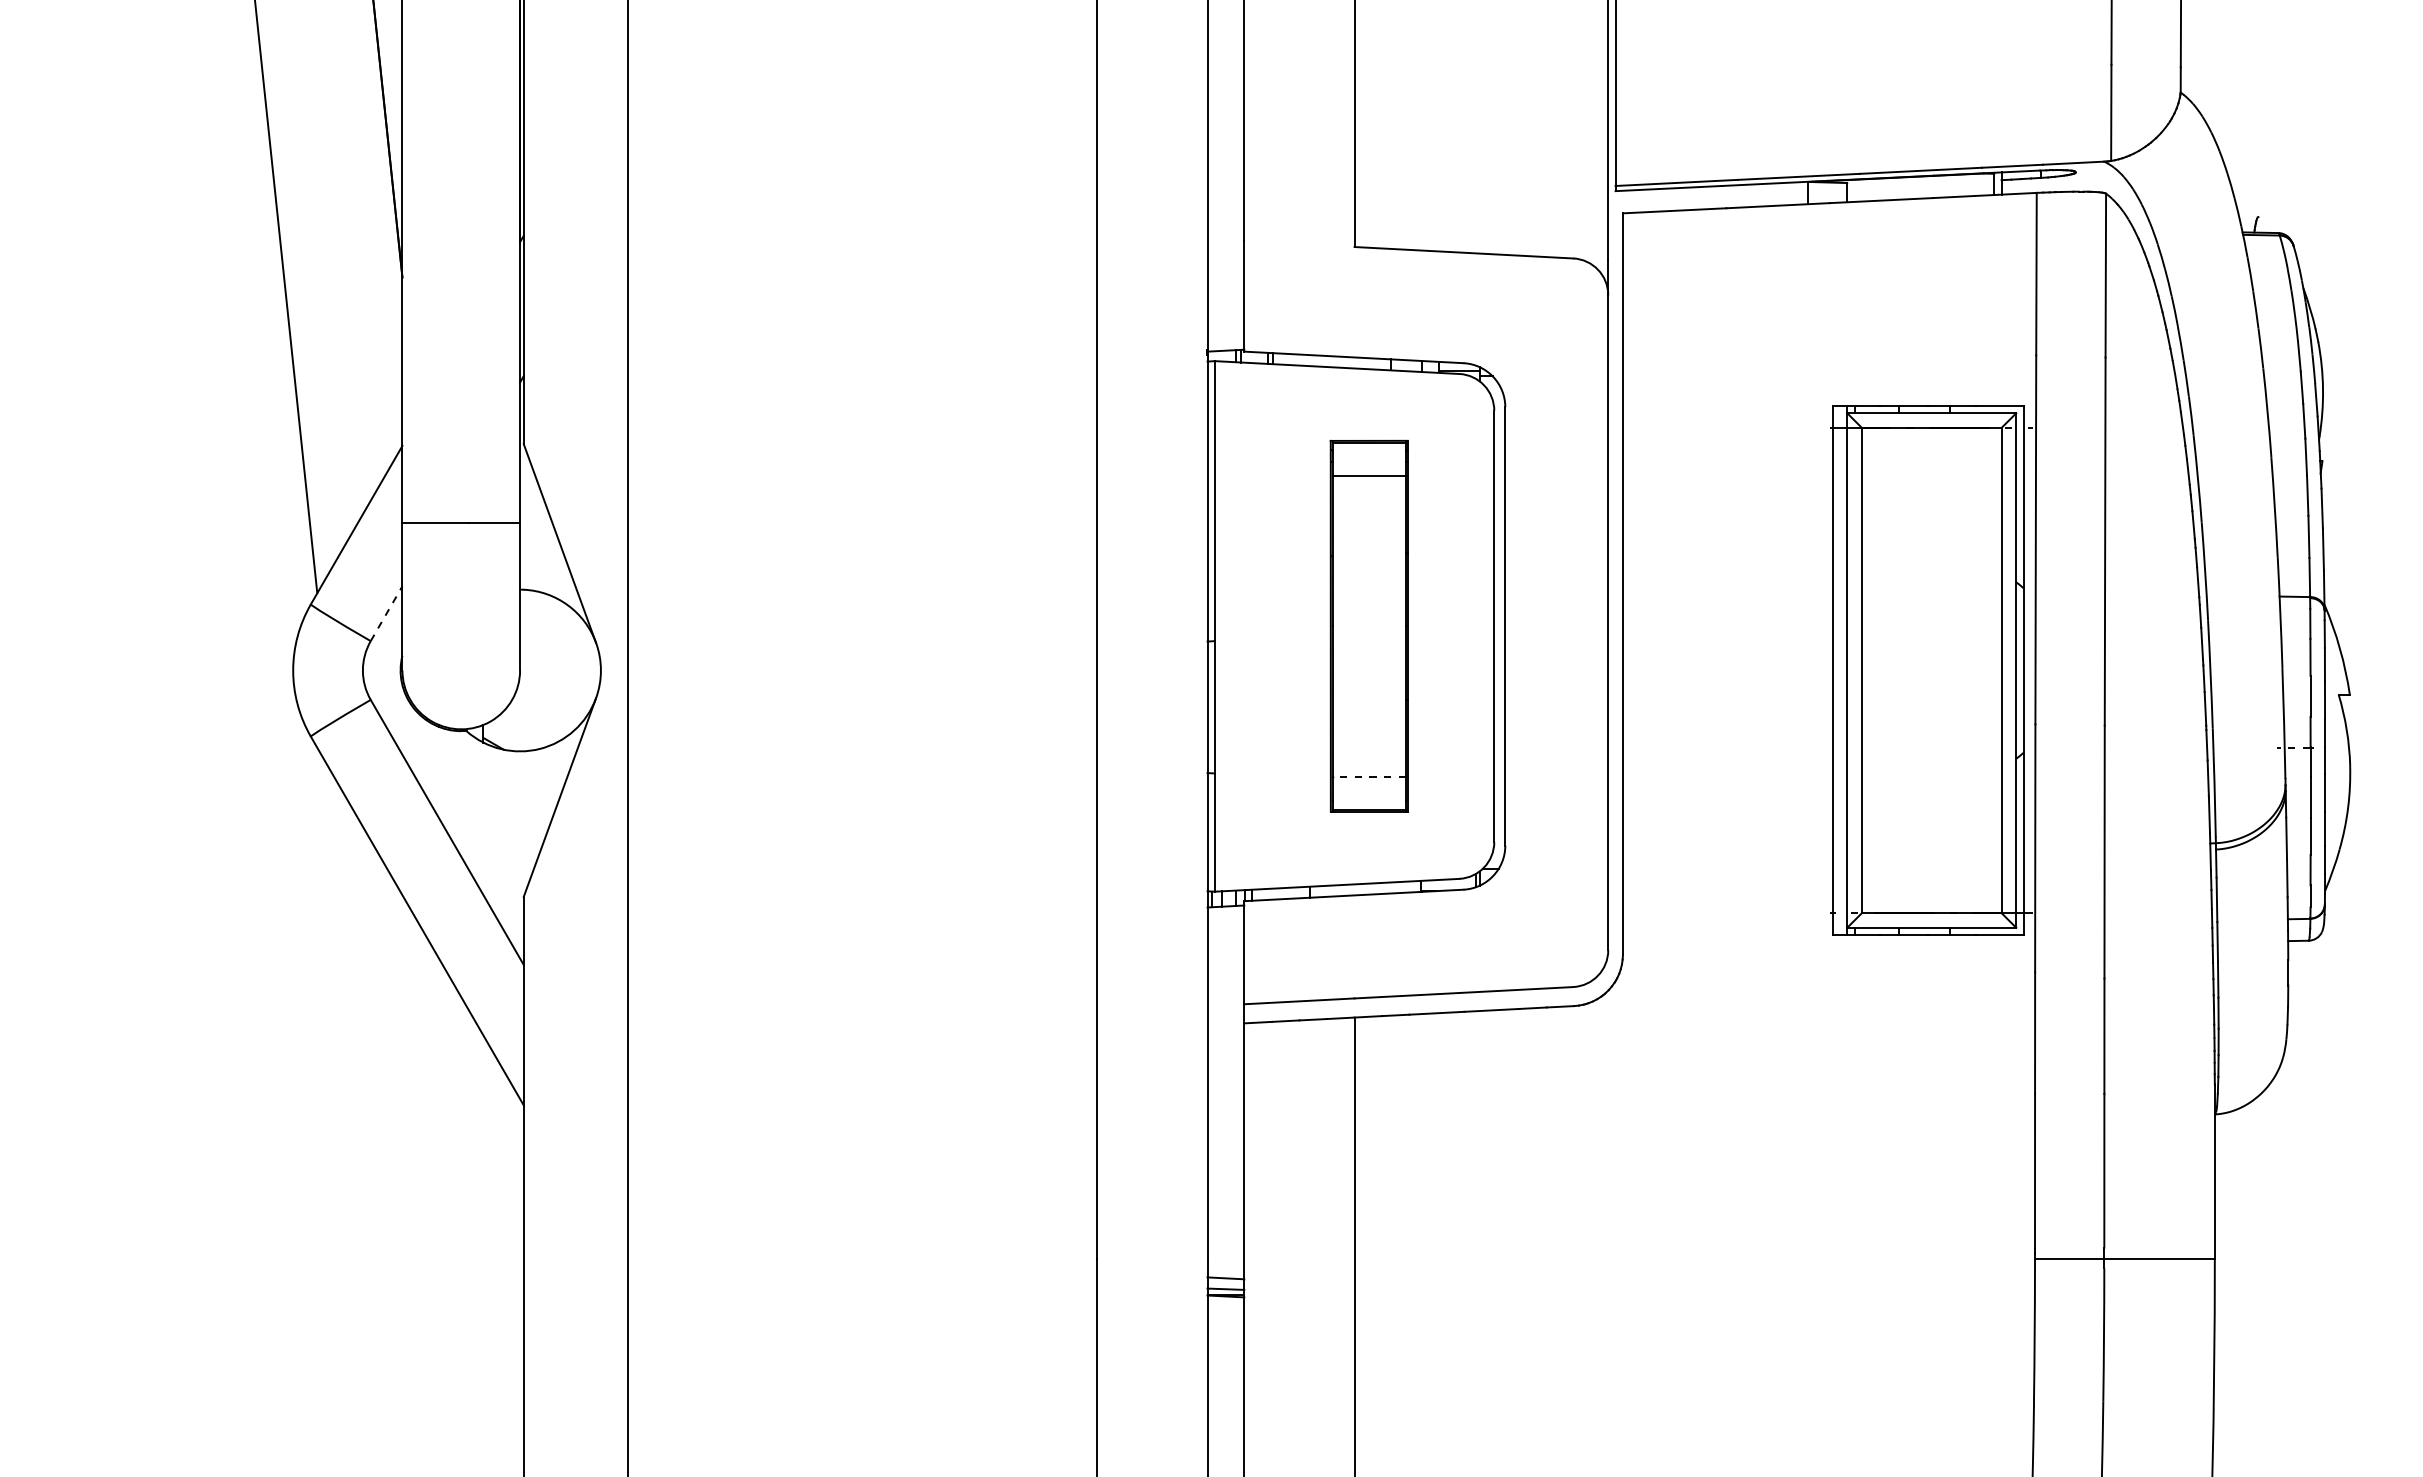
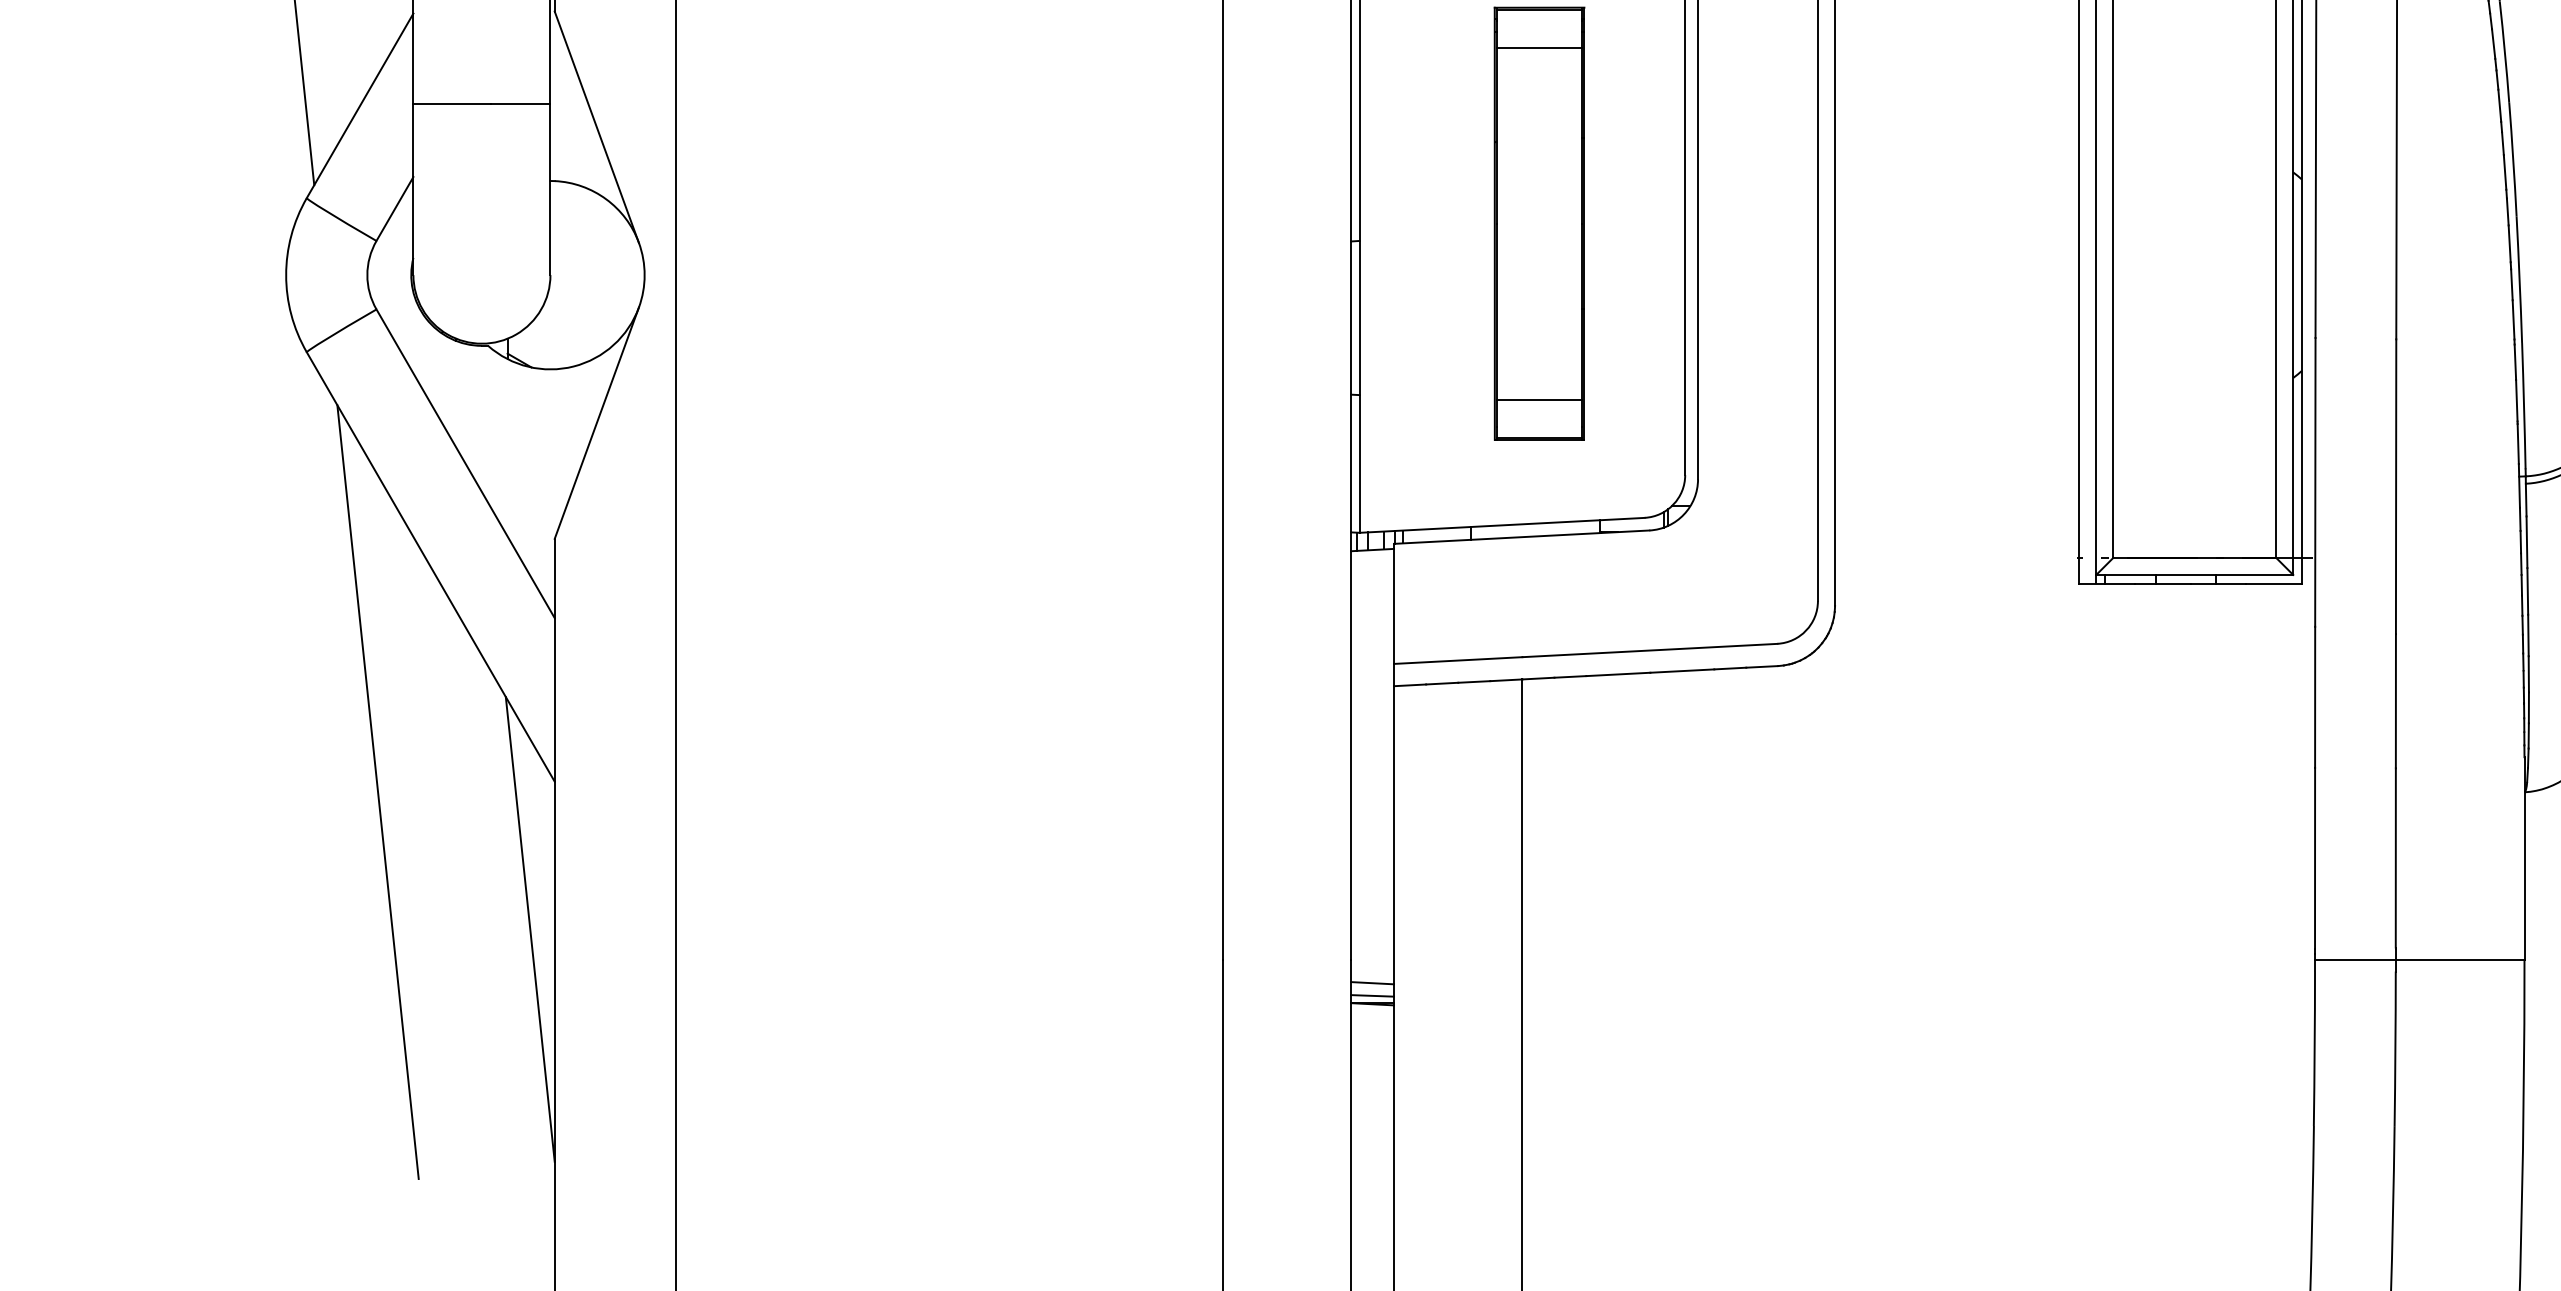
line: (386, 613) -> (394, 208), dashed -> solid
line: (1369, 777) -> (1539, 399), dashed -> solid
line: (372, 1114) -> (378, 792), added
line: (502, 1231) -> (529, 928), added

